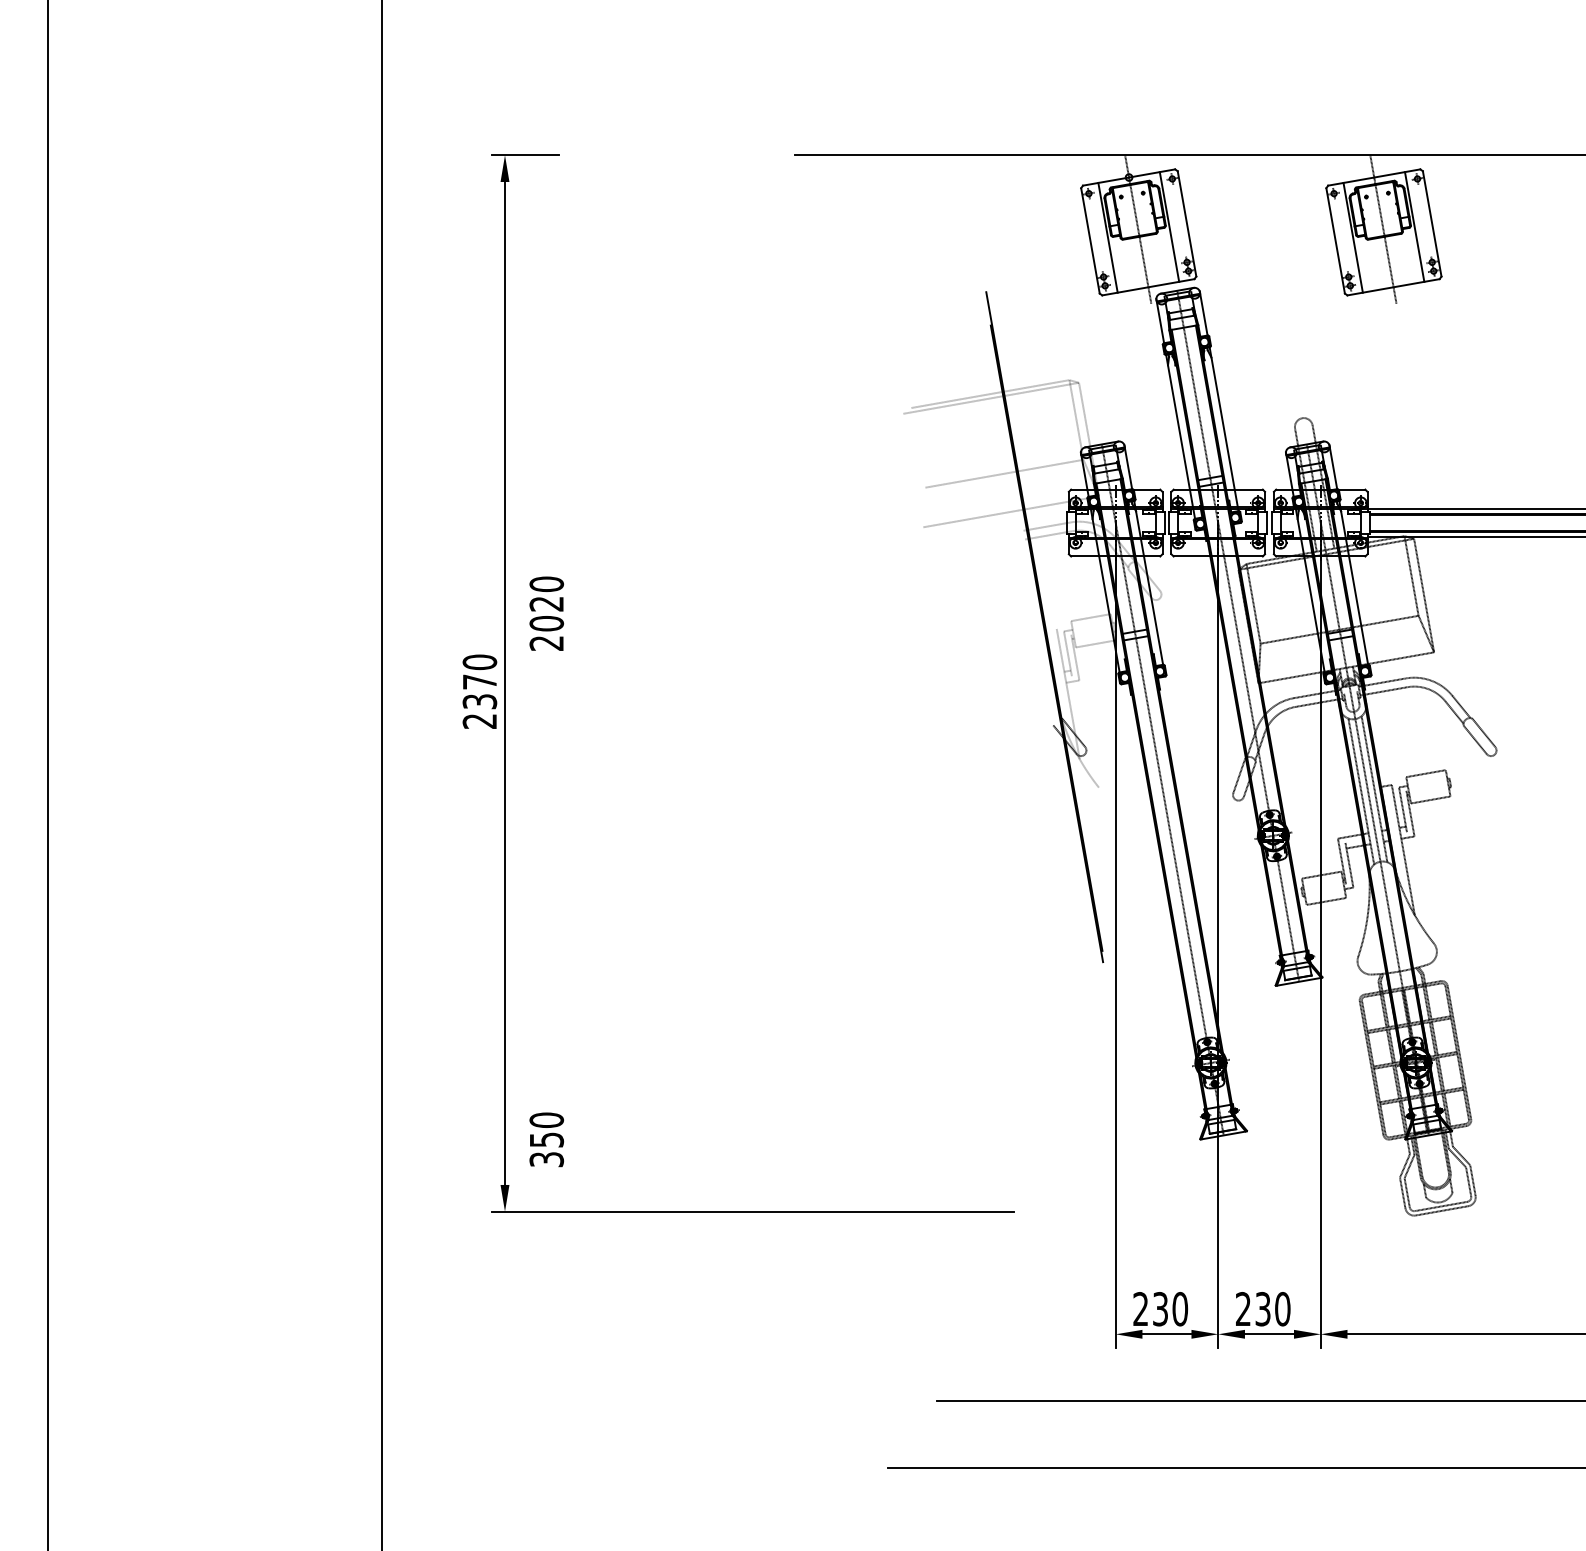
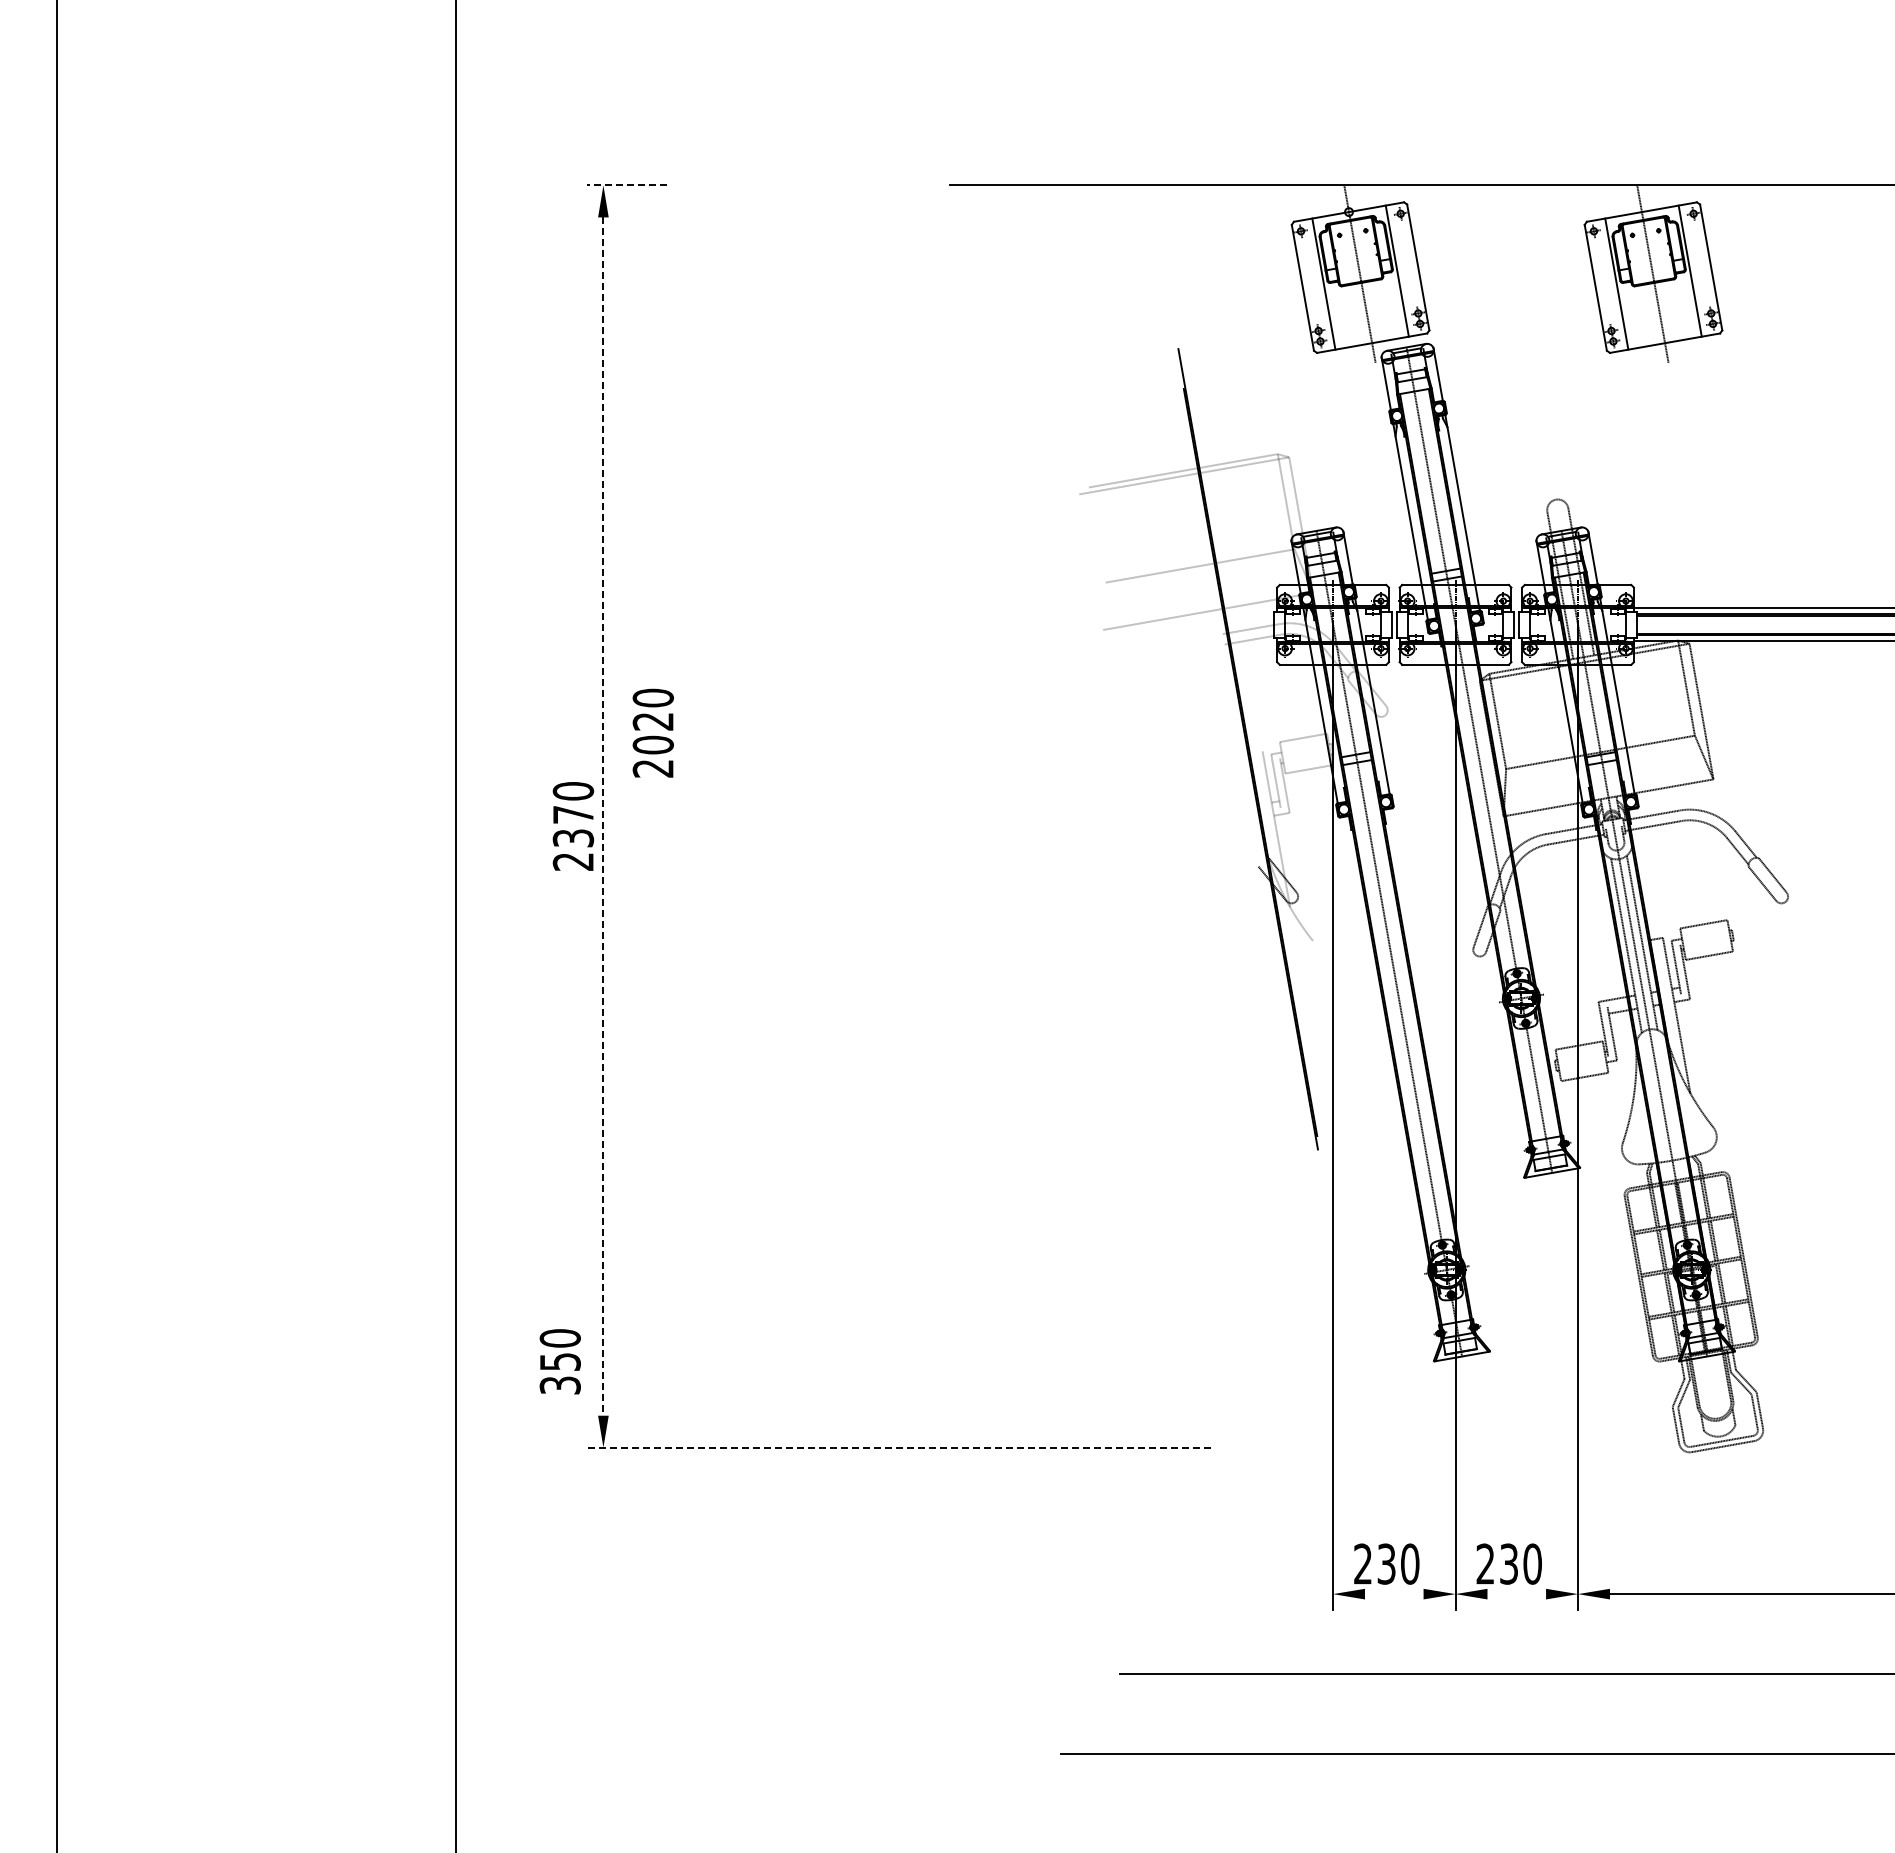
line: (525, 155) -> (627, 185), solid -> dashed
line: (505, 684) -> (603, 817), solid -> dashed
text: (546, 1139) -> (559, 1361), moved
line: (752, 1211) -> (899, 1447), solid -> dashed
line: (1166, 1334) -> (1393, 1594), removed
line: (1269, 1334) -> (1516, 1594), removed

